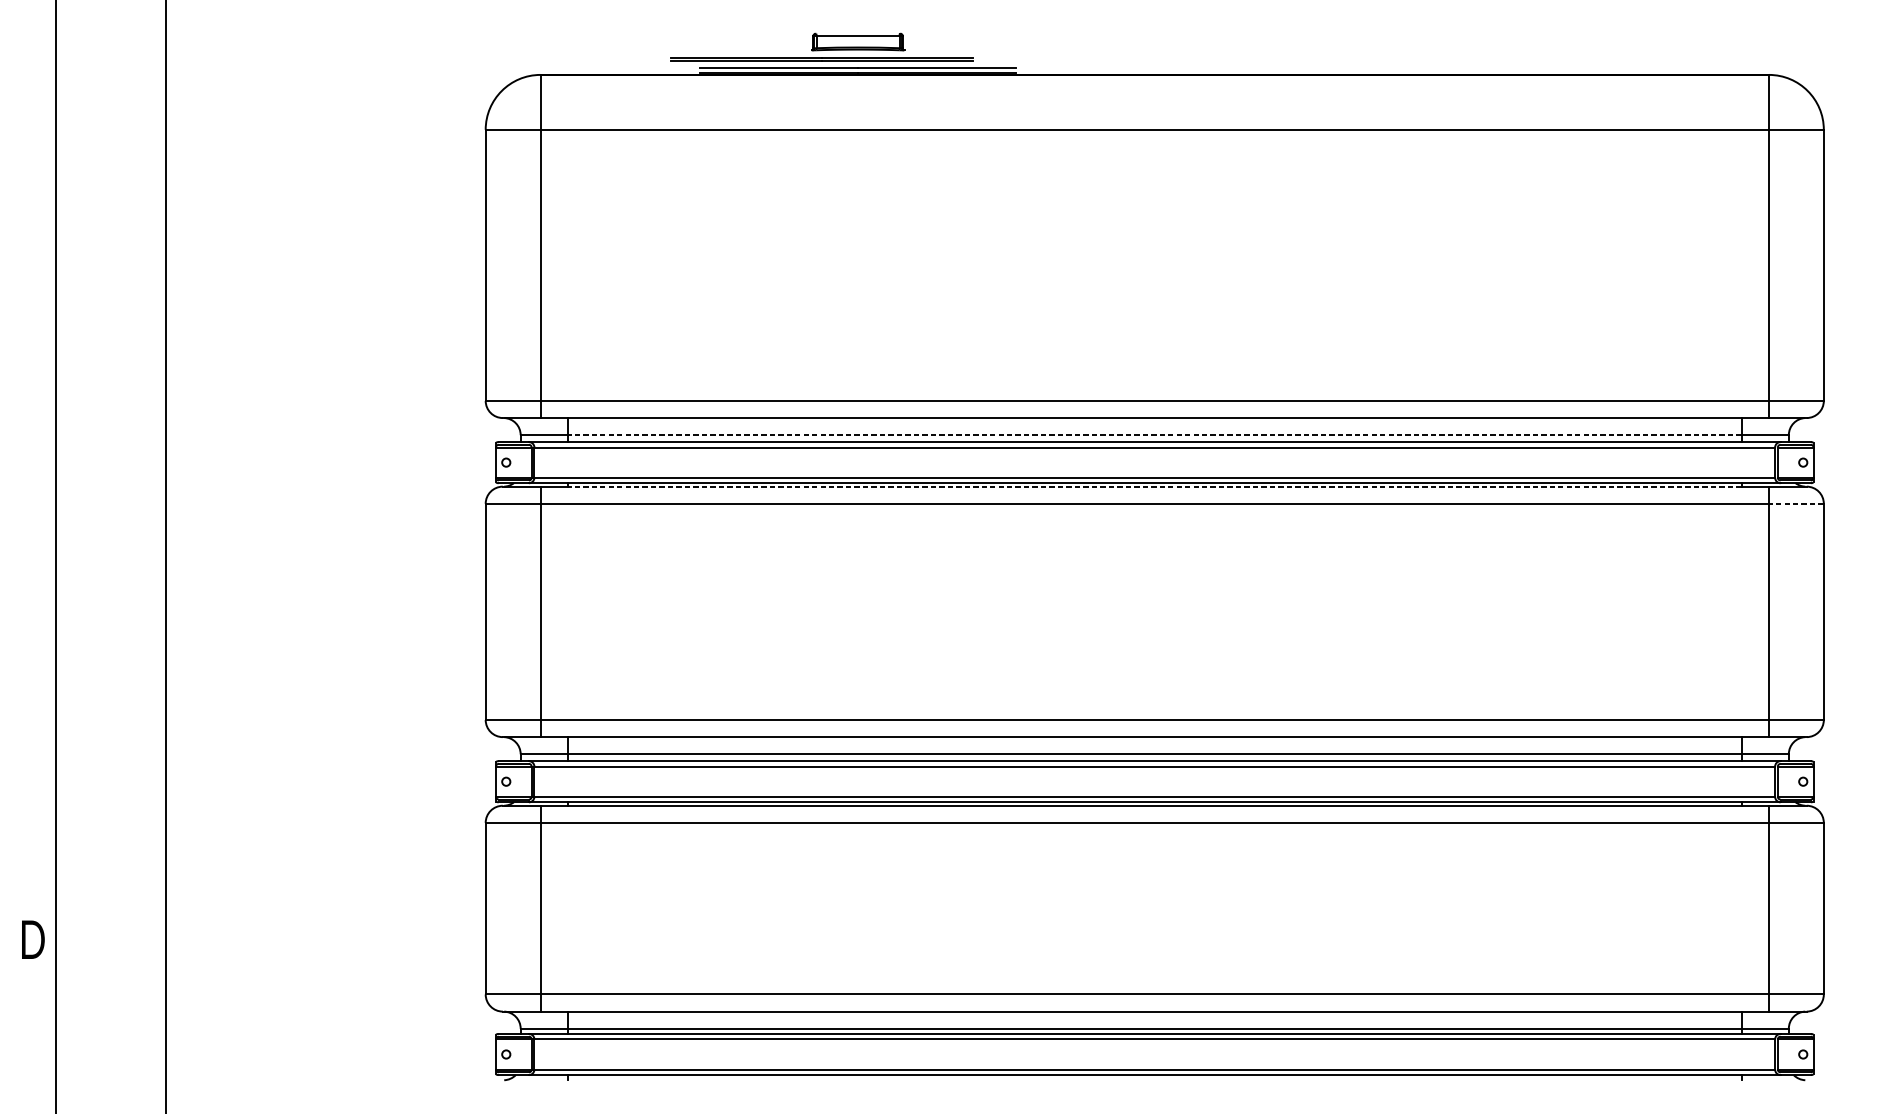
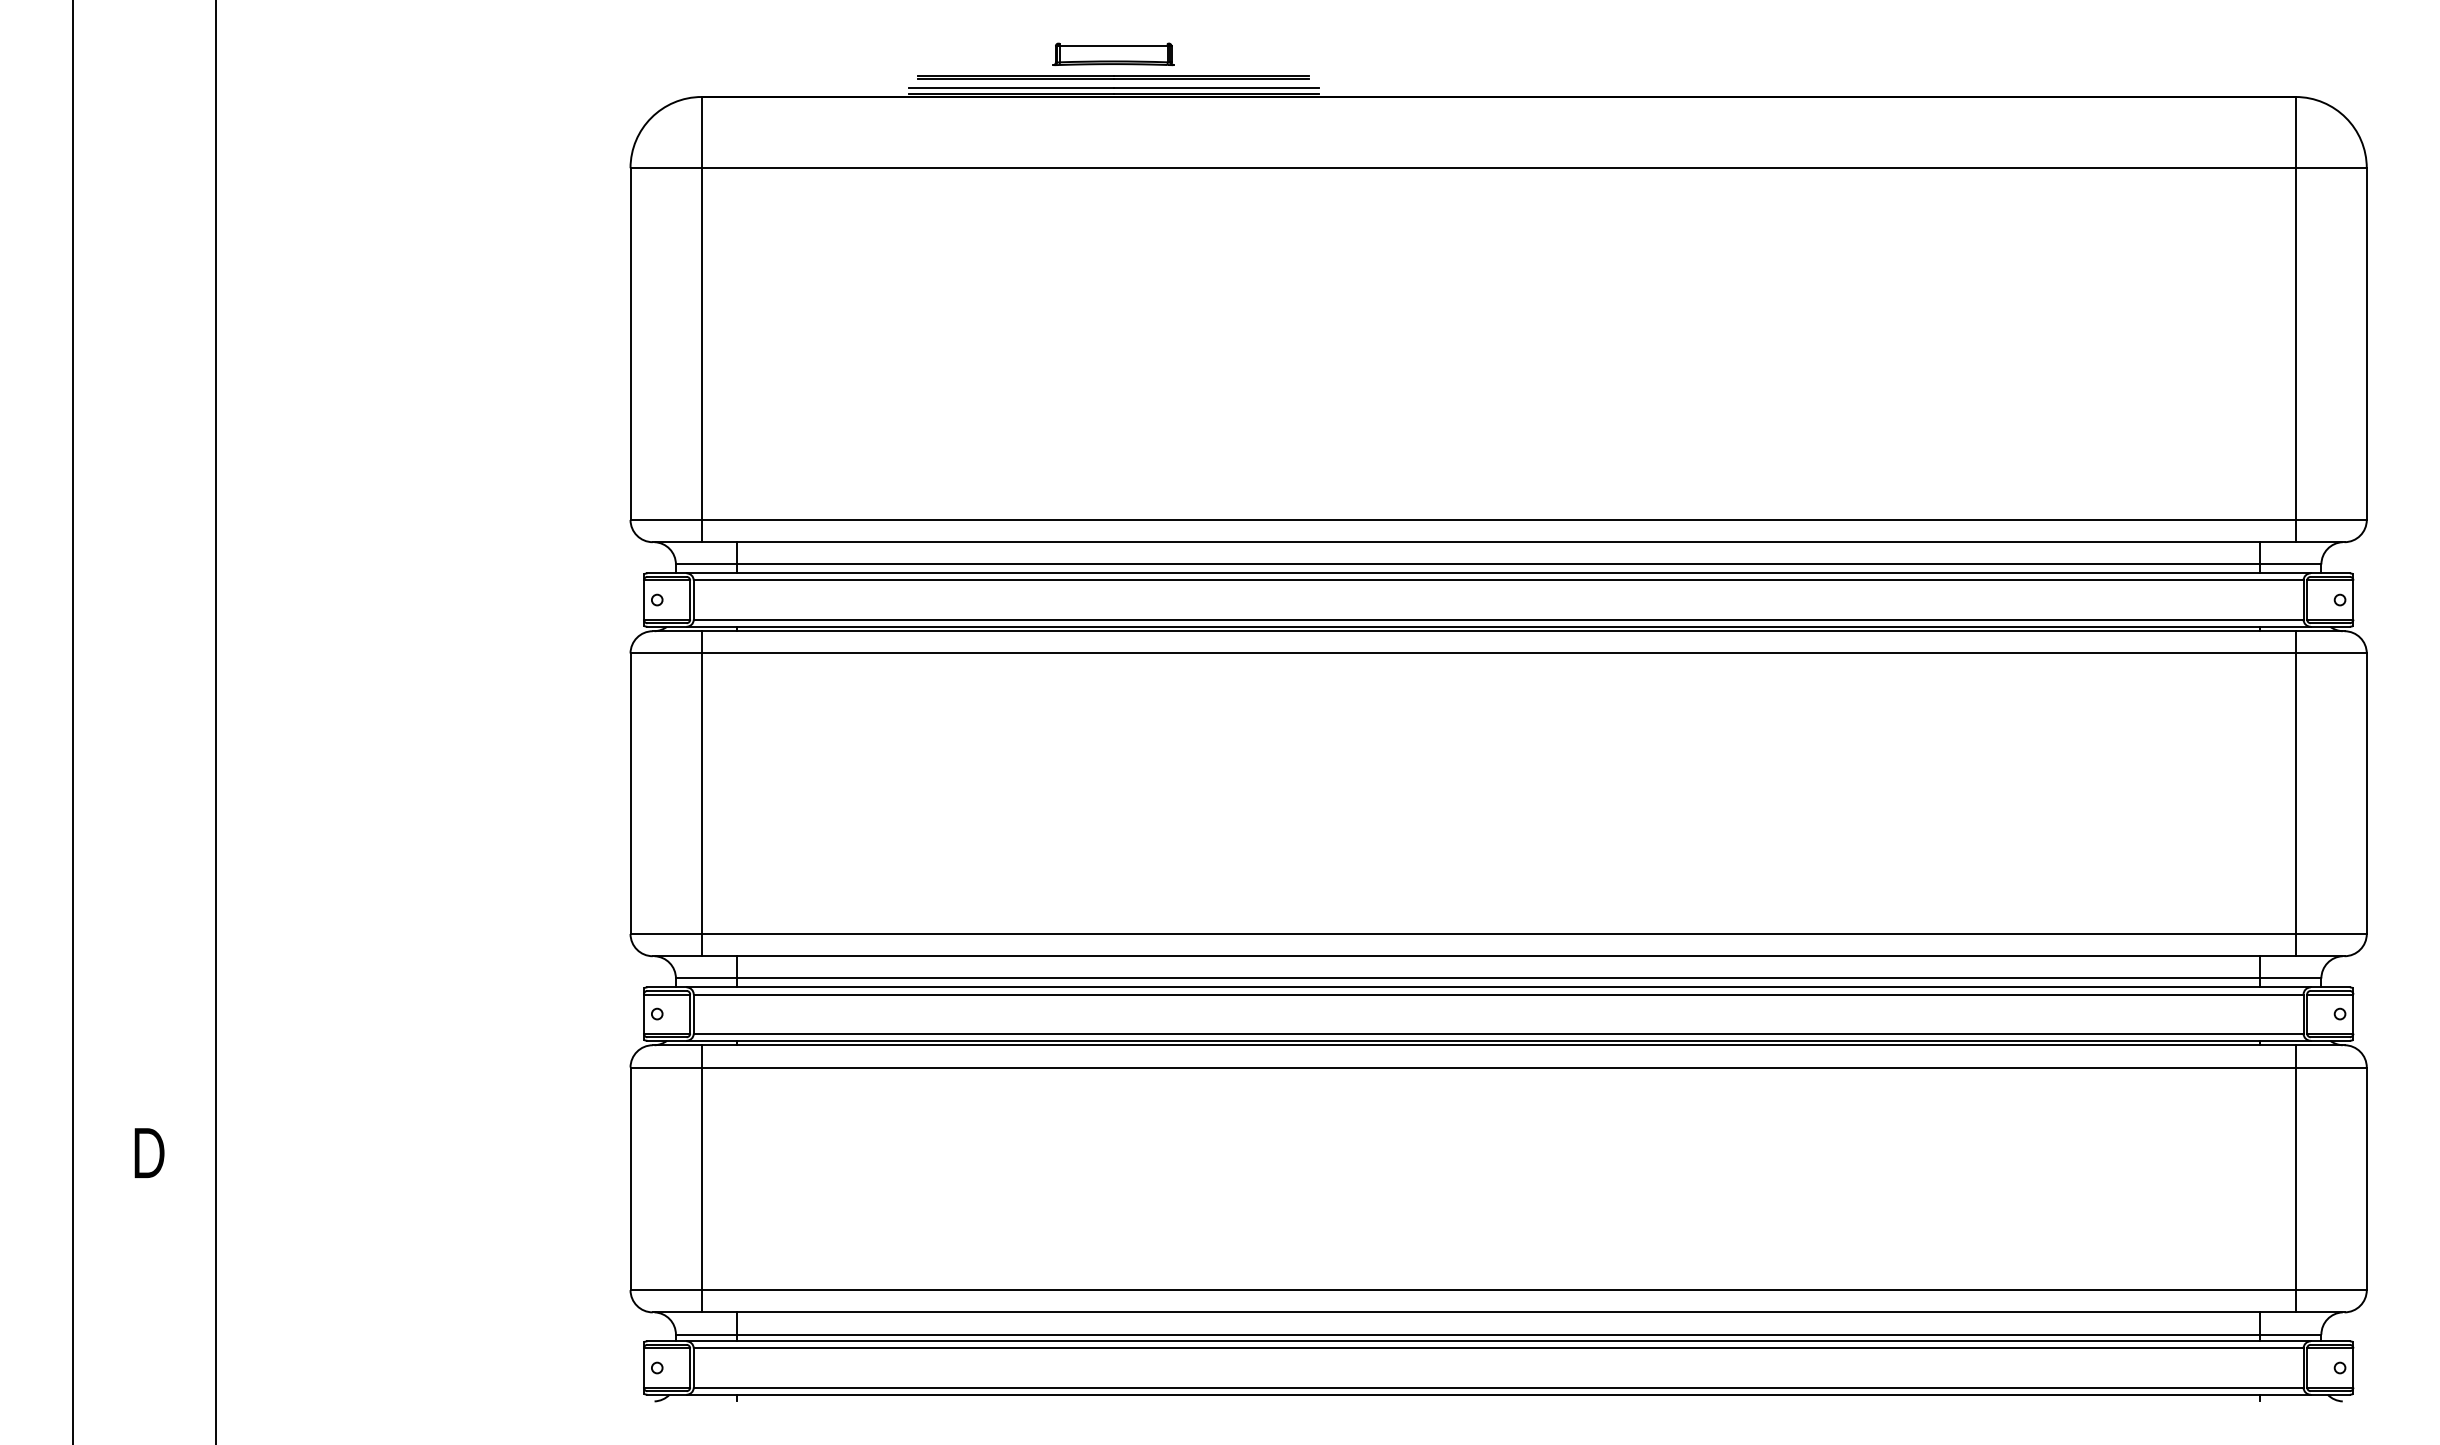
line: (821, 59) -> (1113, 76), moved
line: (1154, 435) -> (1498, 564), dashed -> solid
line: (1154, 486) -> (1498, 631), dashed -> solid
line: (1796, 503) -> (2331, 653), dashed -> solid
text: (33, 939) -> (149, 1152), moved

